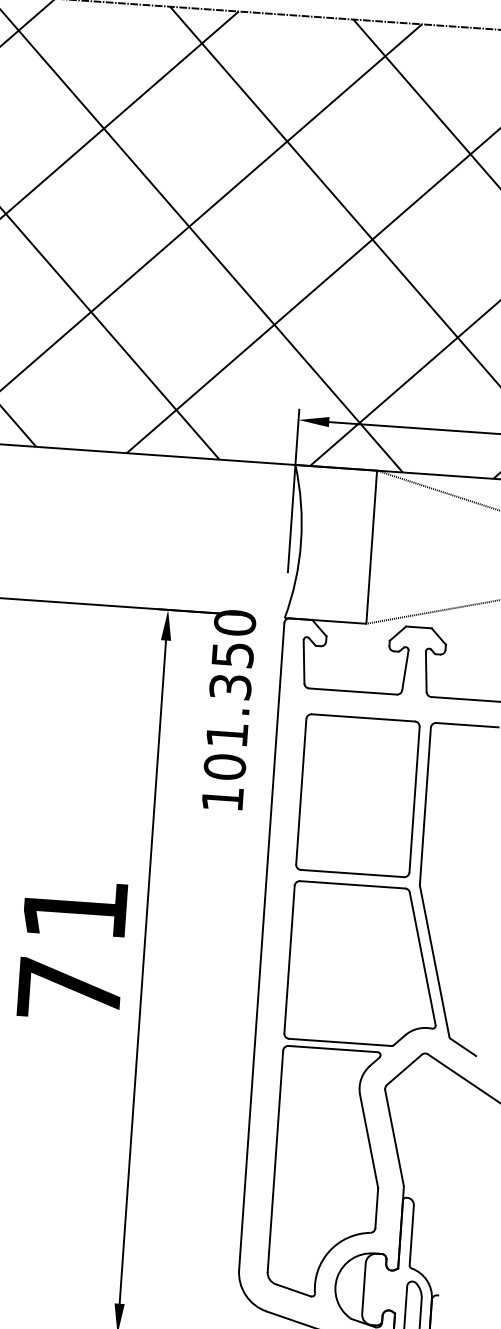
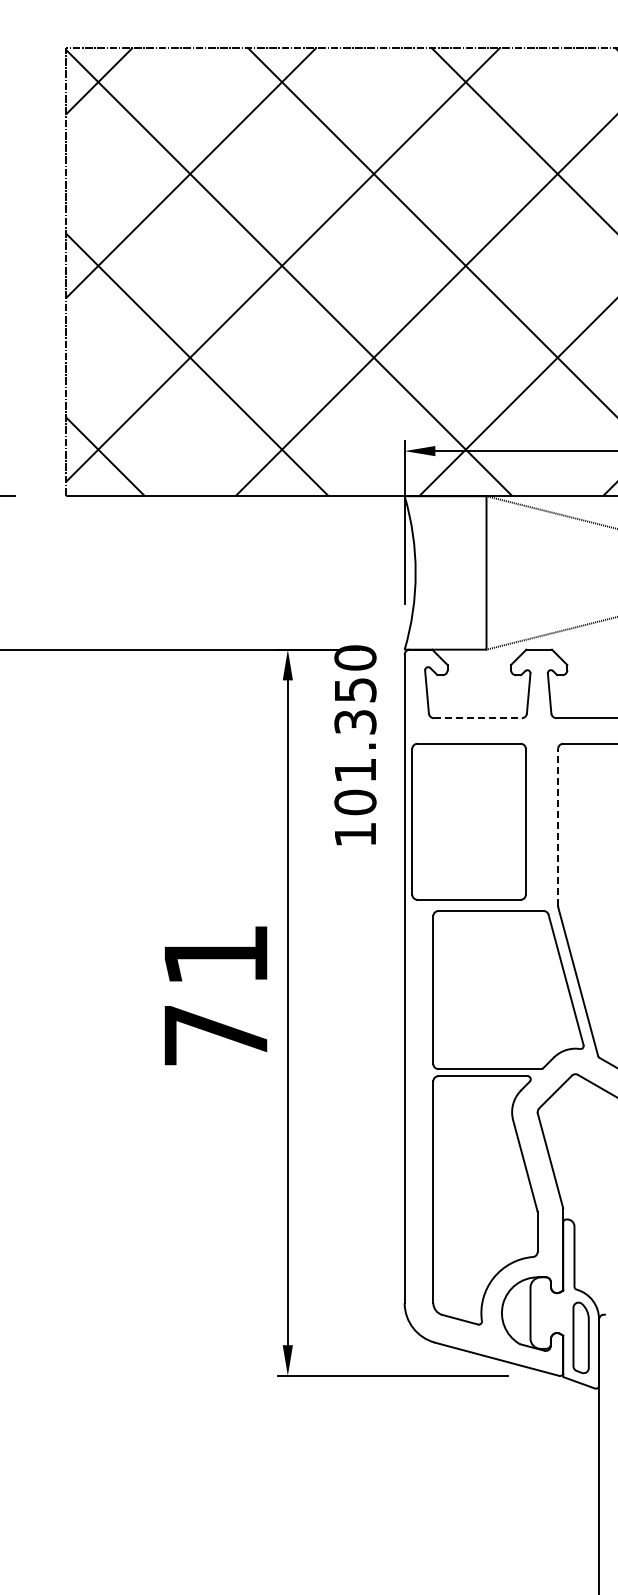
line: (352, 691) -> (477, 718), solid -> dashed
part: (357, 795) -> (468, 821), moved
line: (425, 806) -> (558, 827), solid -> dashed

